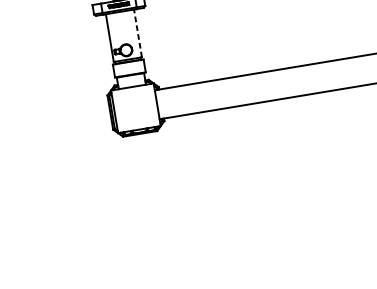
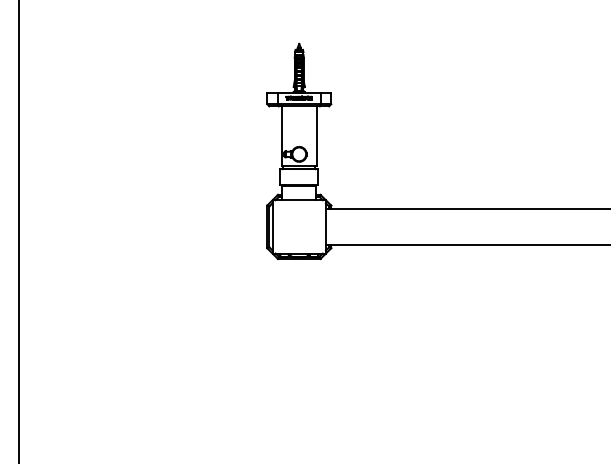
line: (137, 33) -> (316, 136), dashed -> solid

